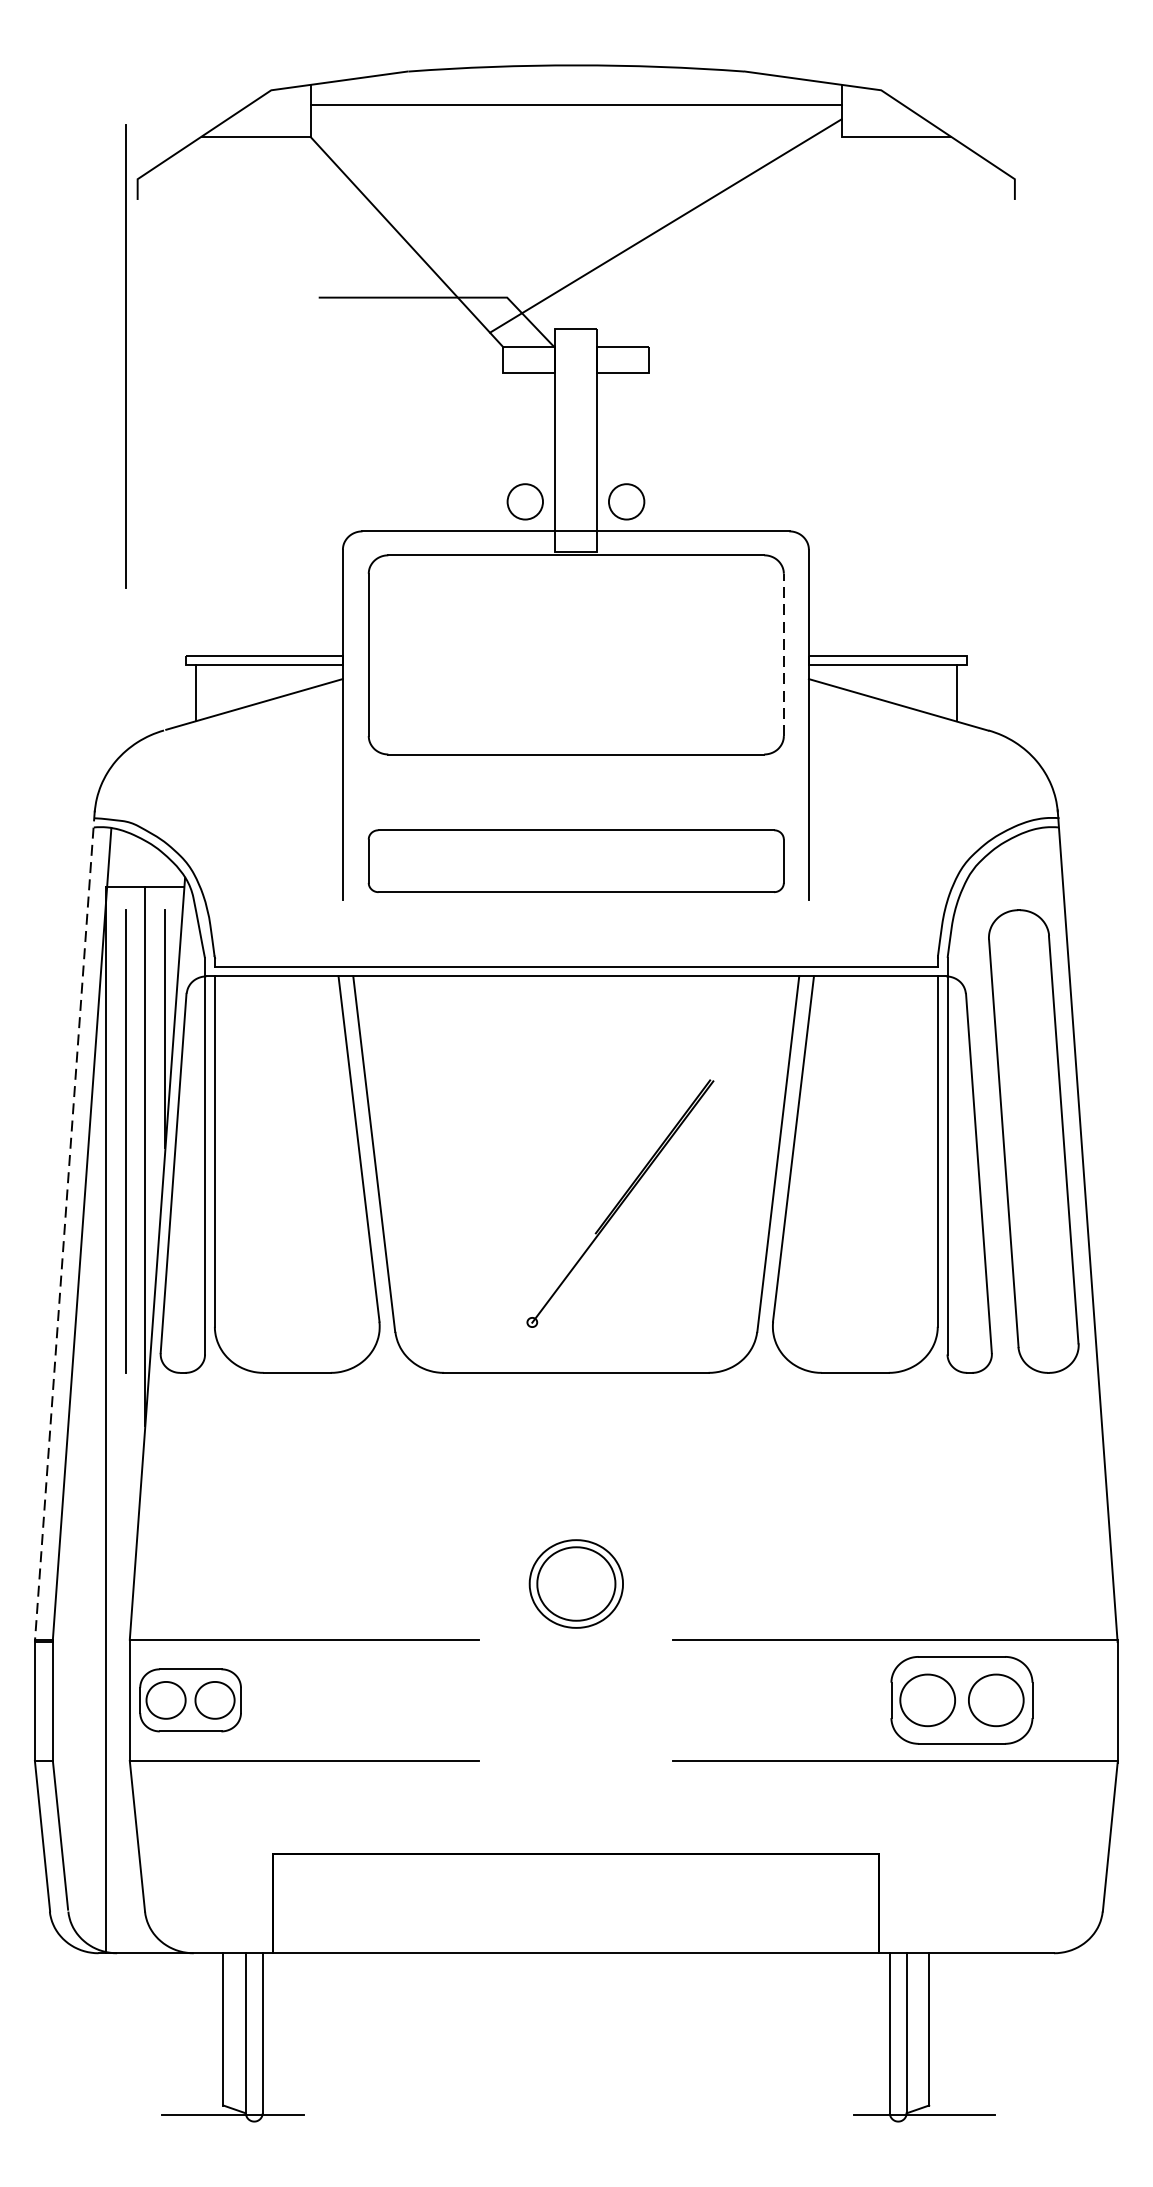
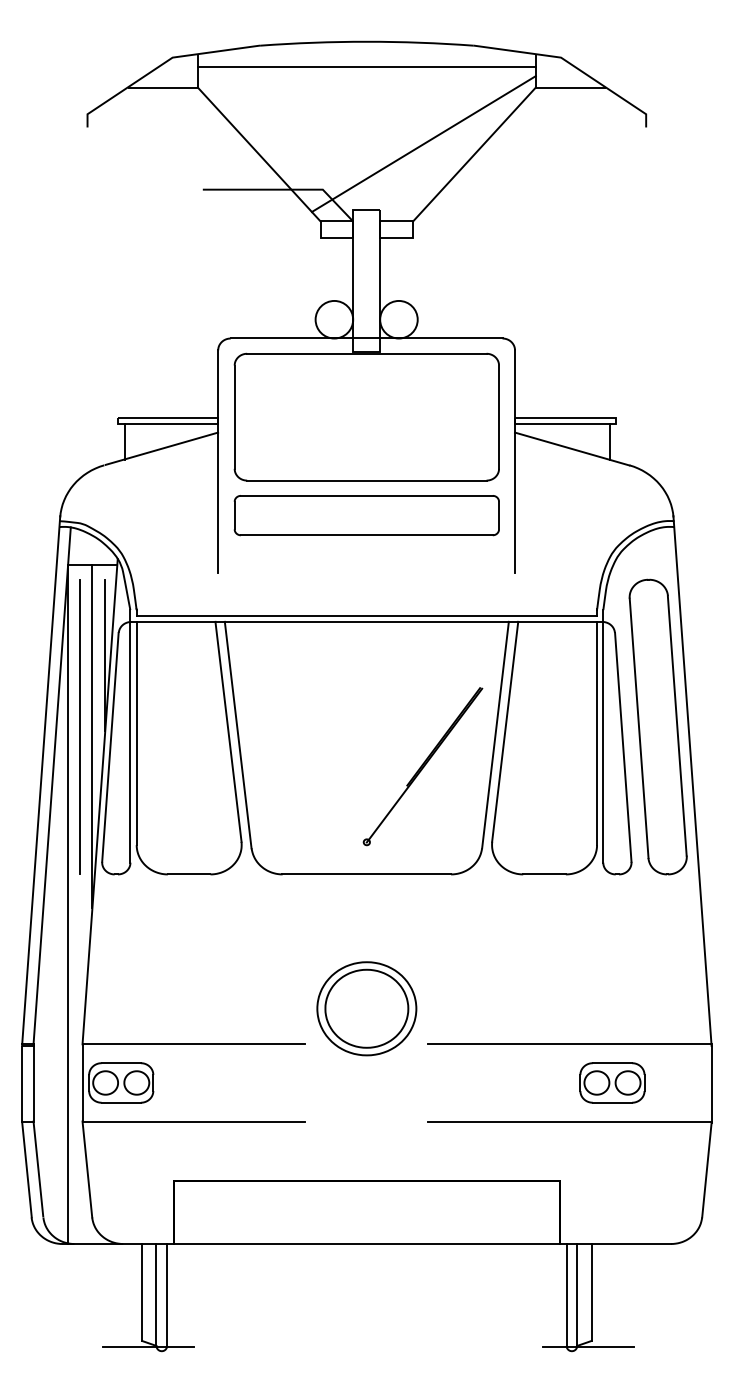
line: (745, 242) -> (474, 154), added
line: (125, 355) -> (79, 226), removed
circle: (525, 501) -> (334, 319), size x1.67
circle: (625, 501) -> (398, 319), size x1.67
line: (784, 655) -> (499, 417), dashed -> solid
part: (575, 861) -> (366, 515), moved
part: (619, 1203) -> (422, 766), moved
line: (65, 1226) -> (41, 781), dashed -> solid
part: (575, 1583) -> (366, 1008), size x1.67
part: (962, 1699) -> (612, 1082), size x0.71

